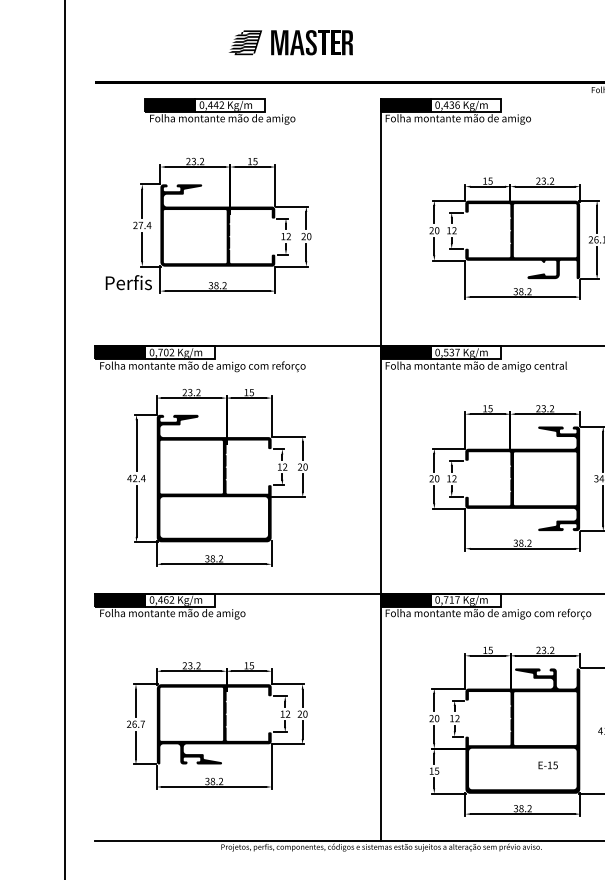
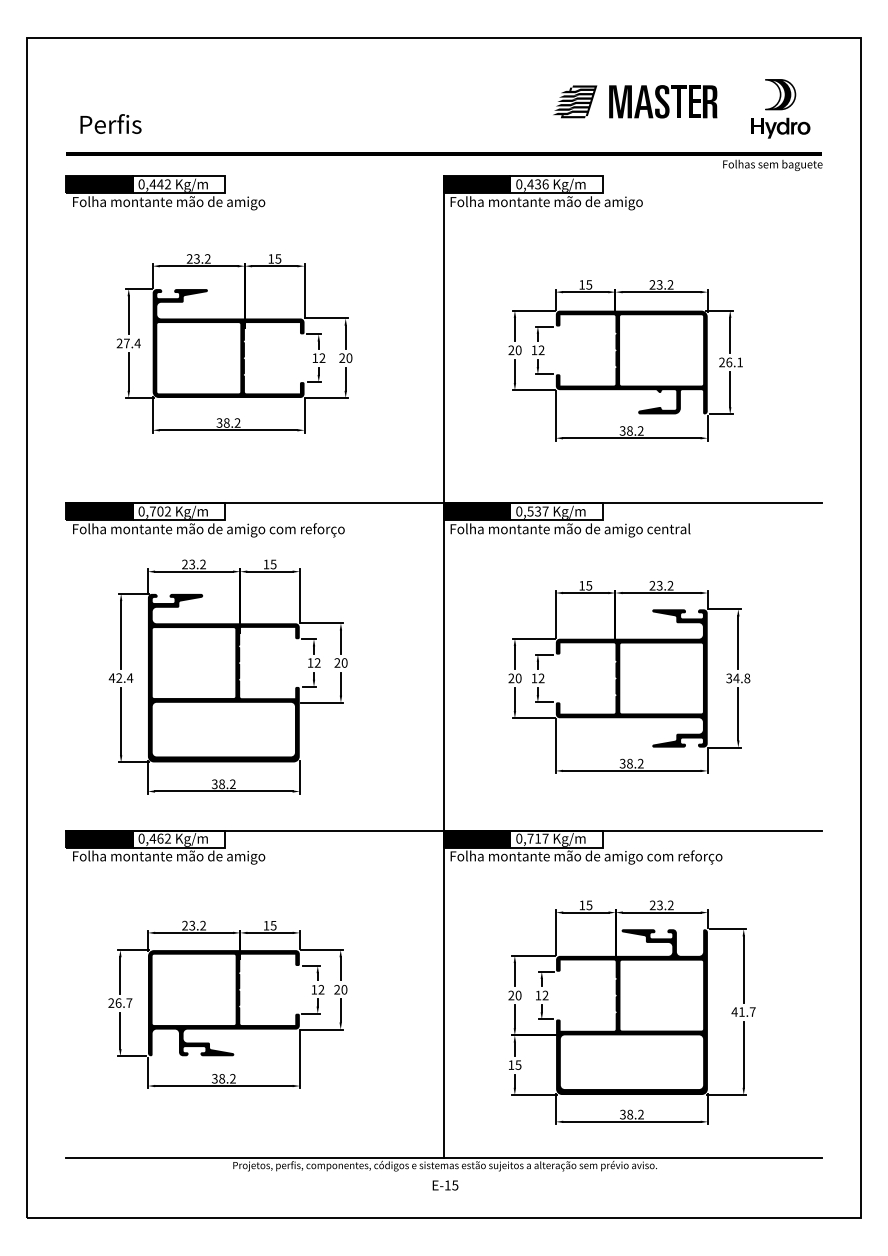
part: (291, 42) -> (635, 101), moved
part: (219, 111) -> (165, 192), moved
text: (128, 282) -> (110, 123), moved
text: (548, 765) -> (445, 1185), moved

